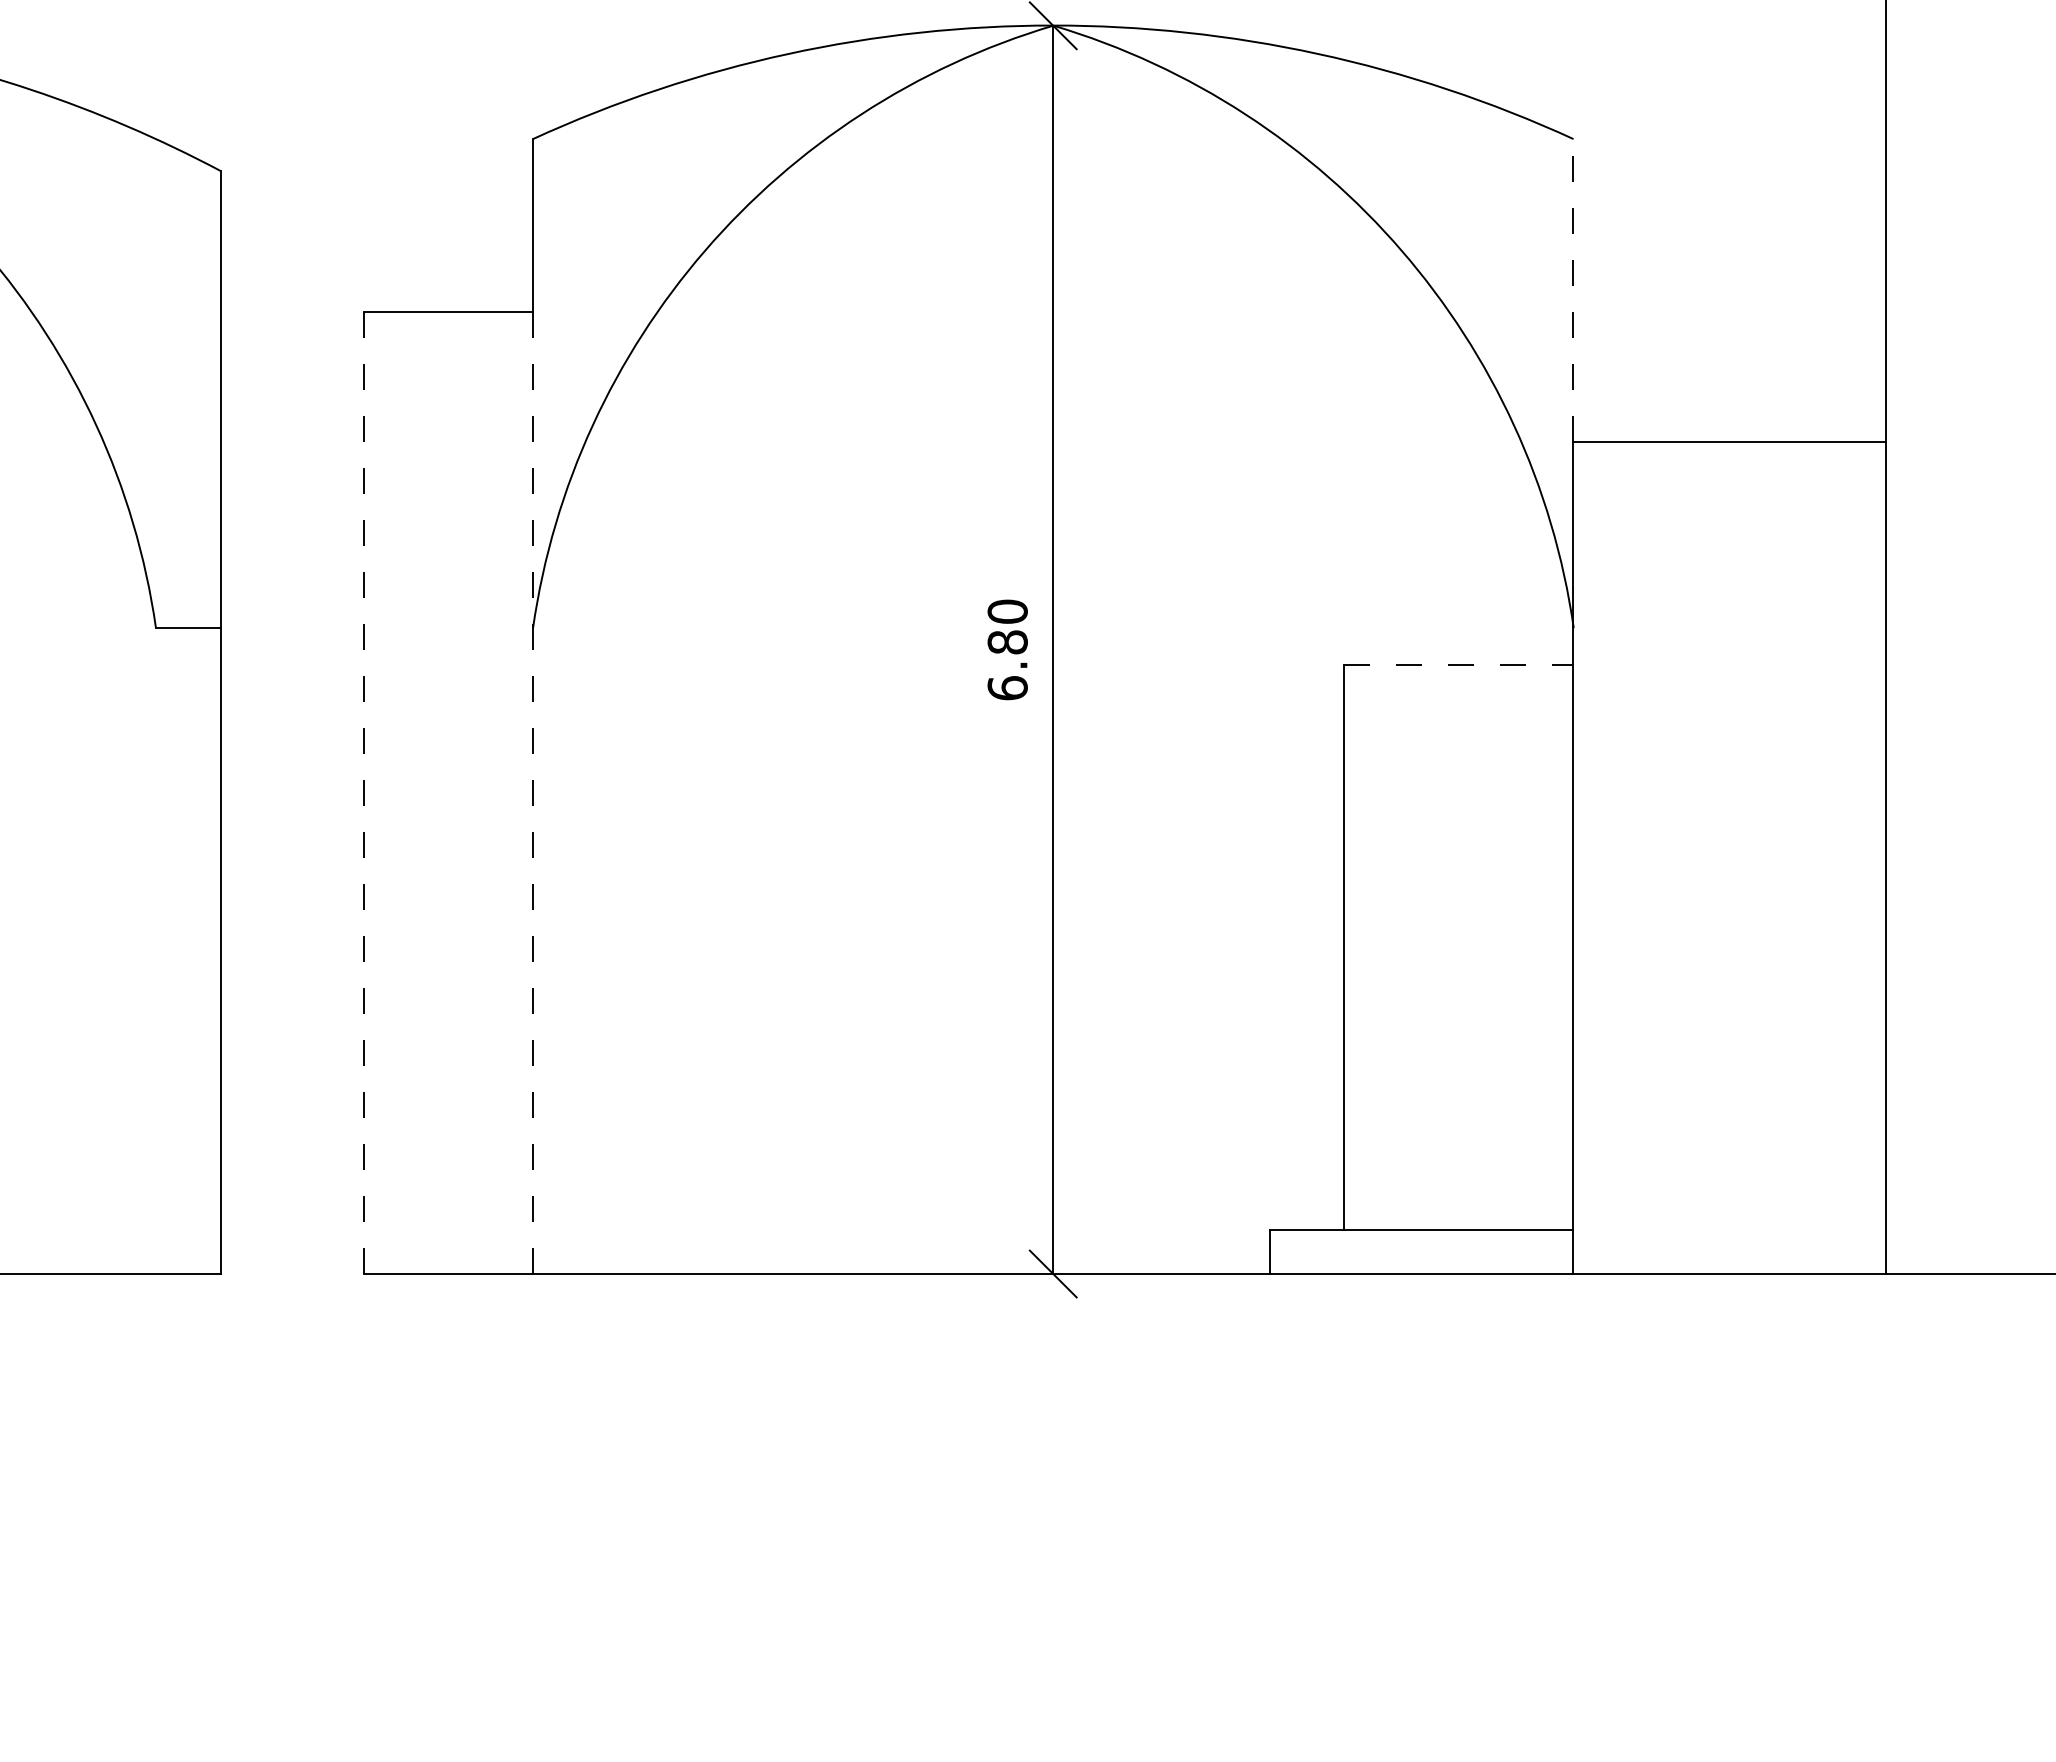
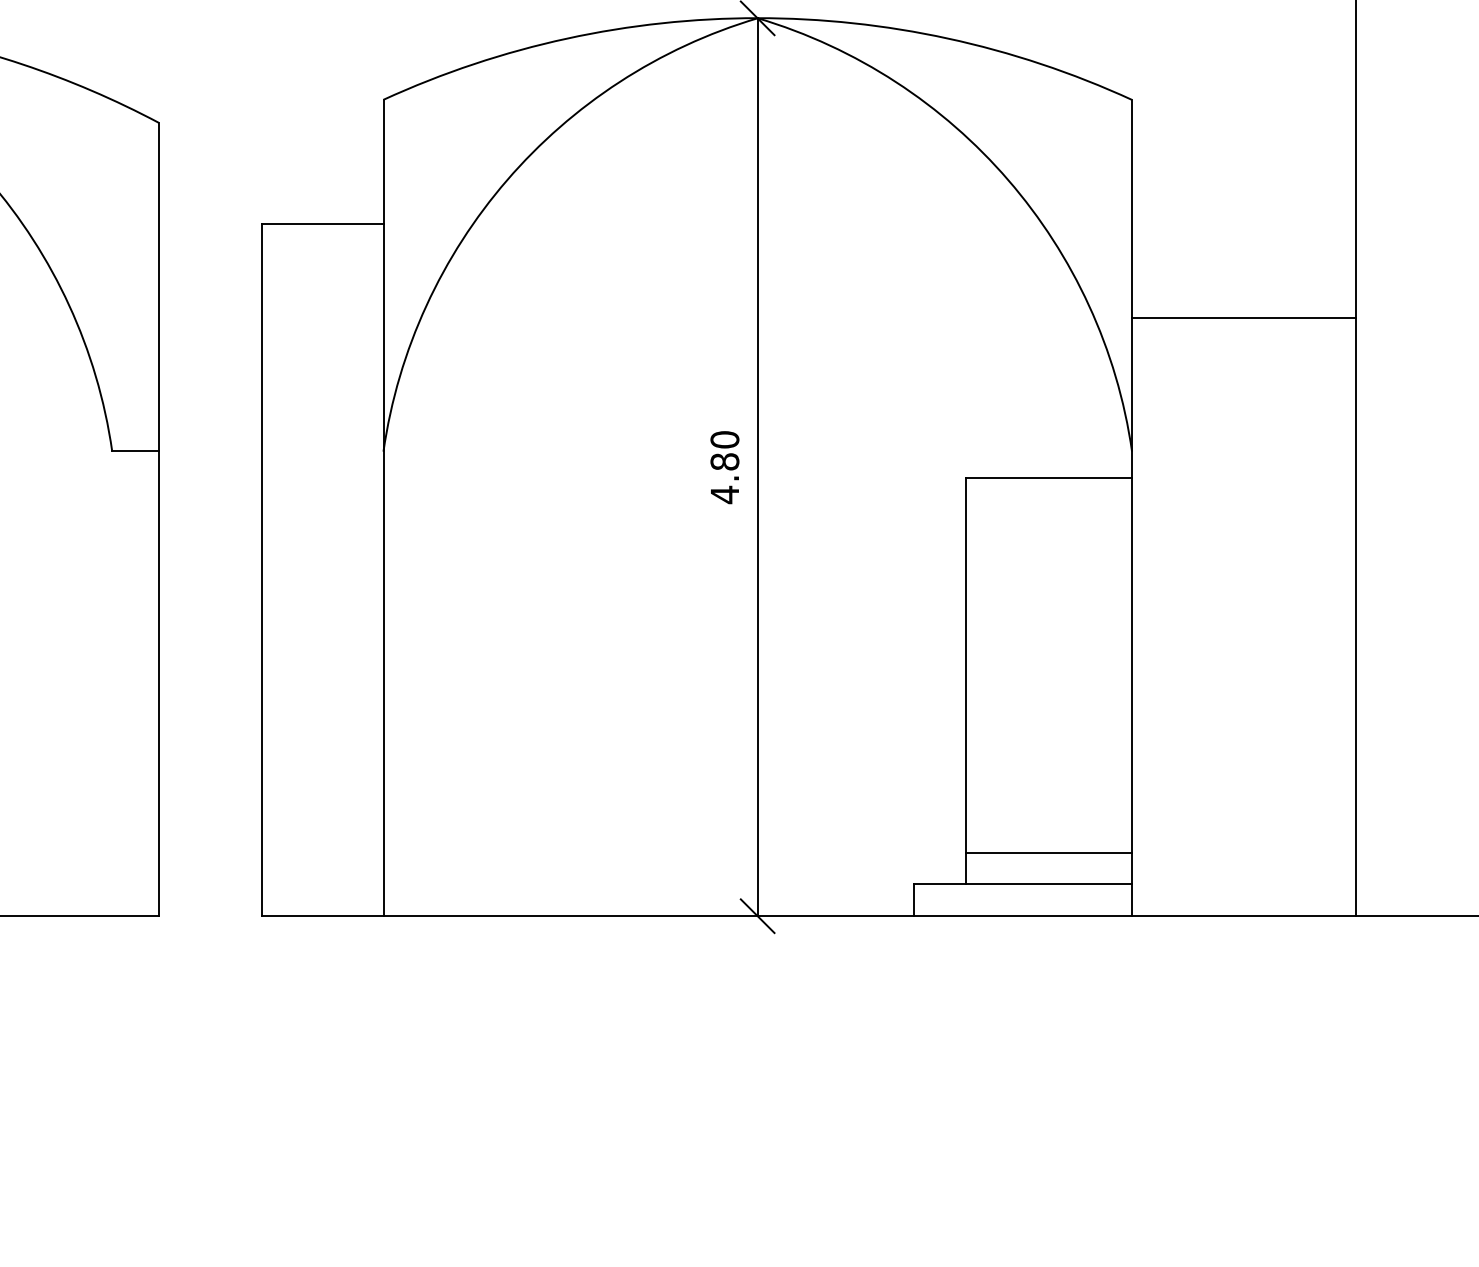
line: (1573, 289) -> (1131, 208), dashed -> solid
line: (1458, 665) -> (1049, 478), dashed -> solid
text: (1007, 688) -> (724, 495), 6.80 -> 4.80
line: (364, 792) -> (262, 569), dashed -> solid
line: (533, 793) -> (383, 570), dashed -> solid
line: (1458, 1185) -> (1049, 852), added

